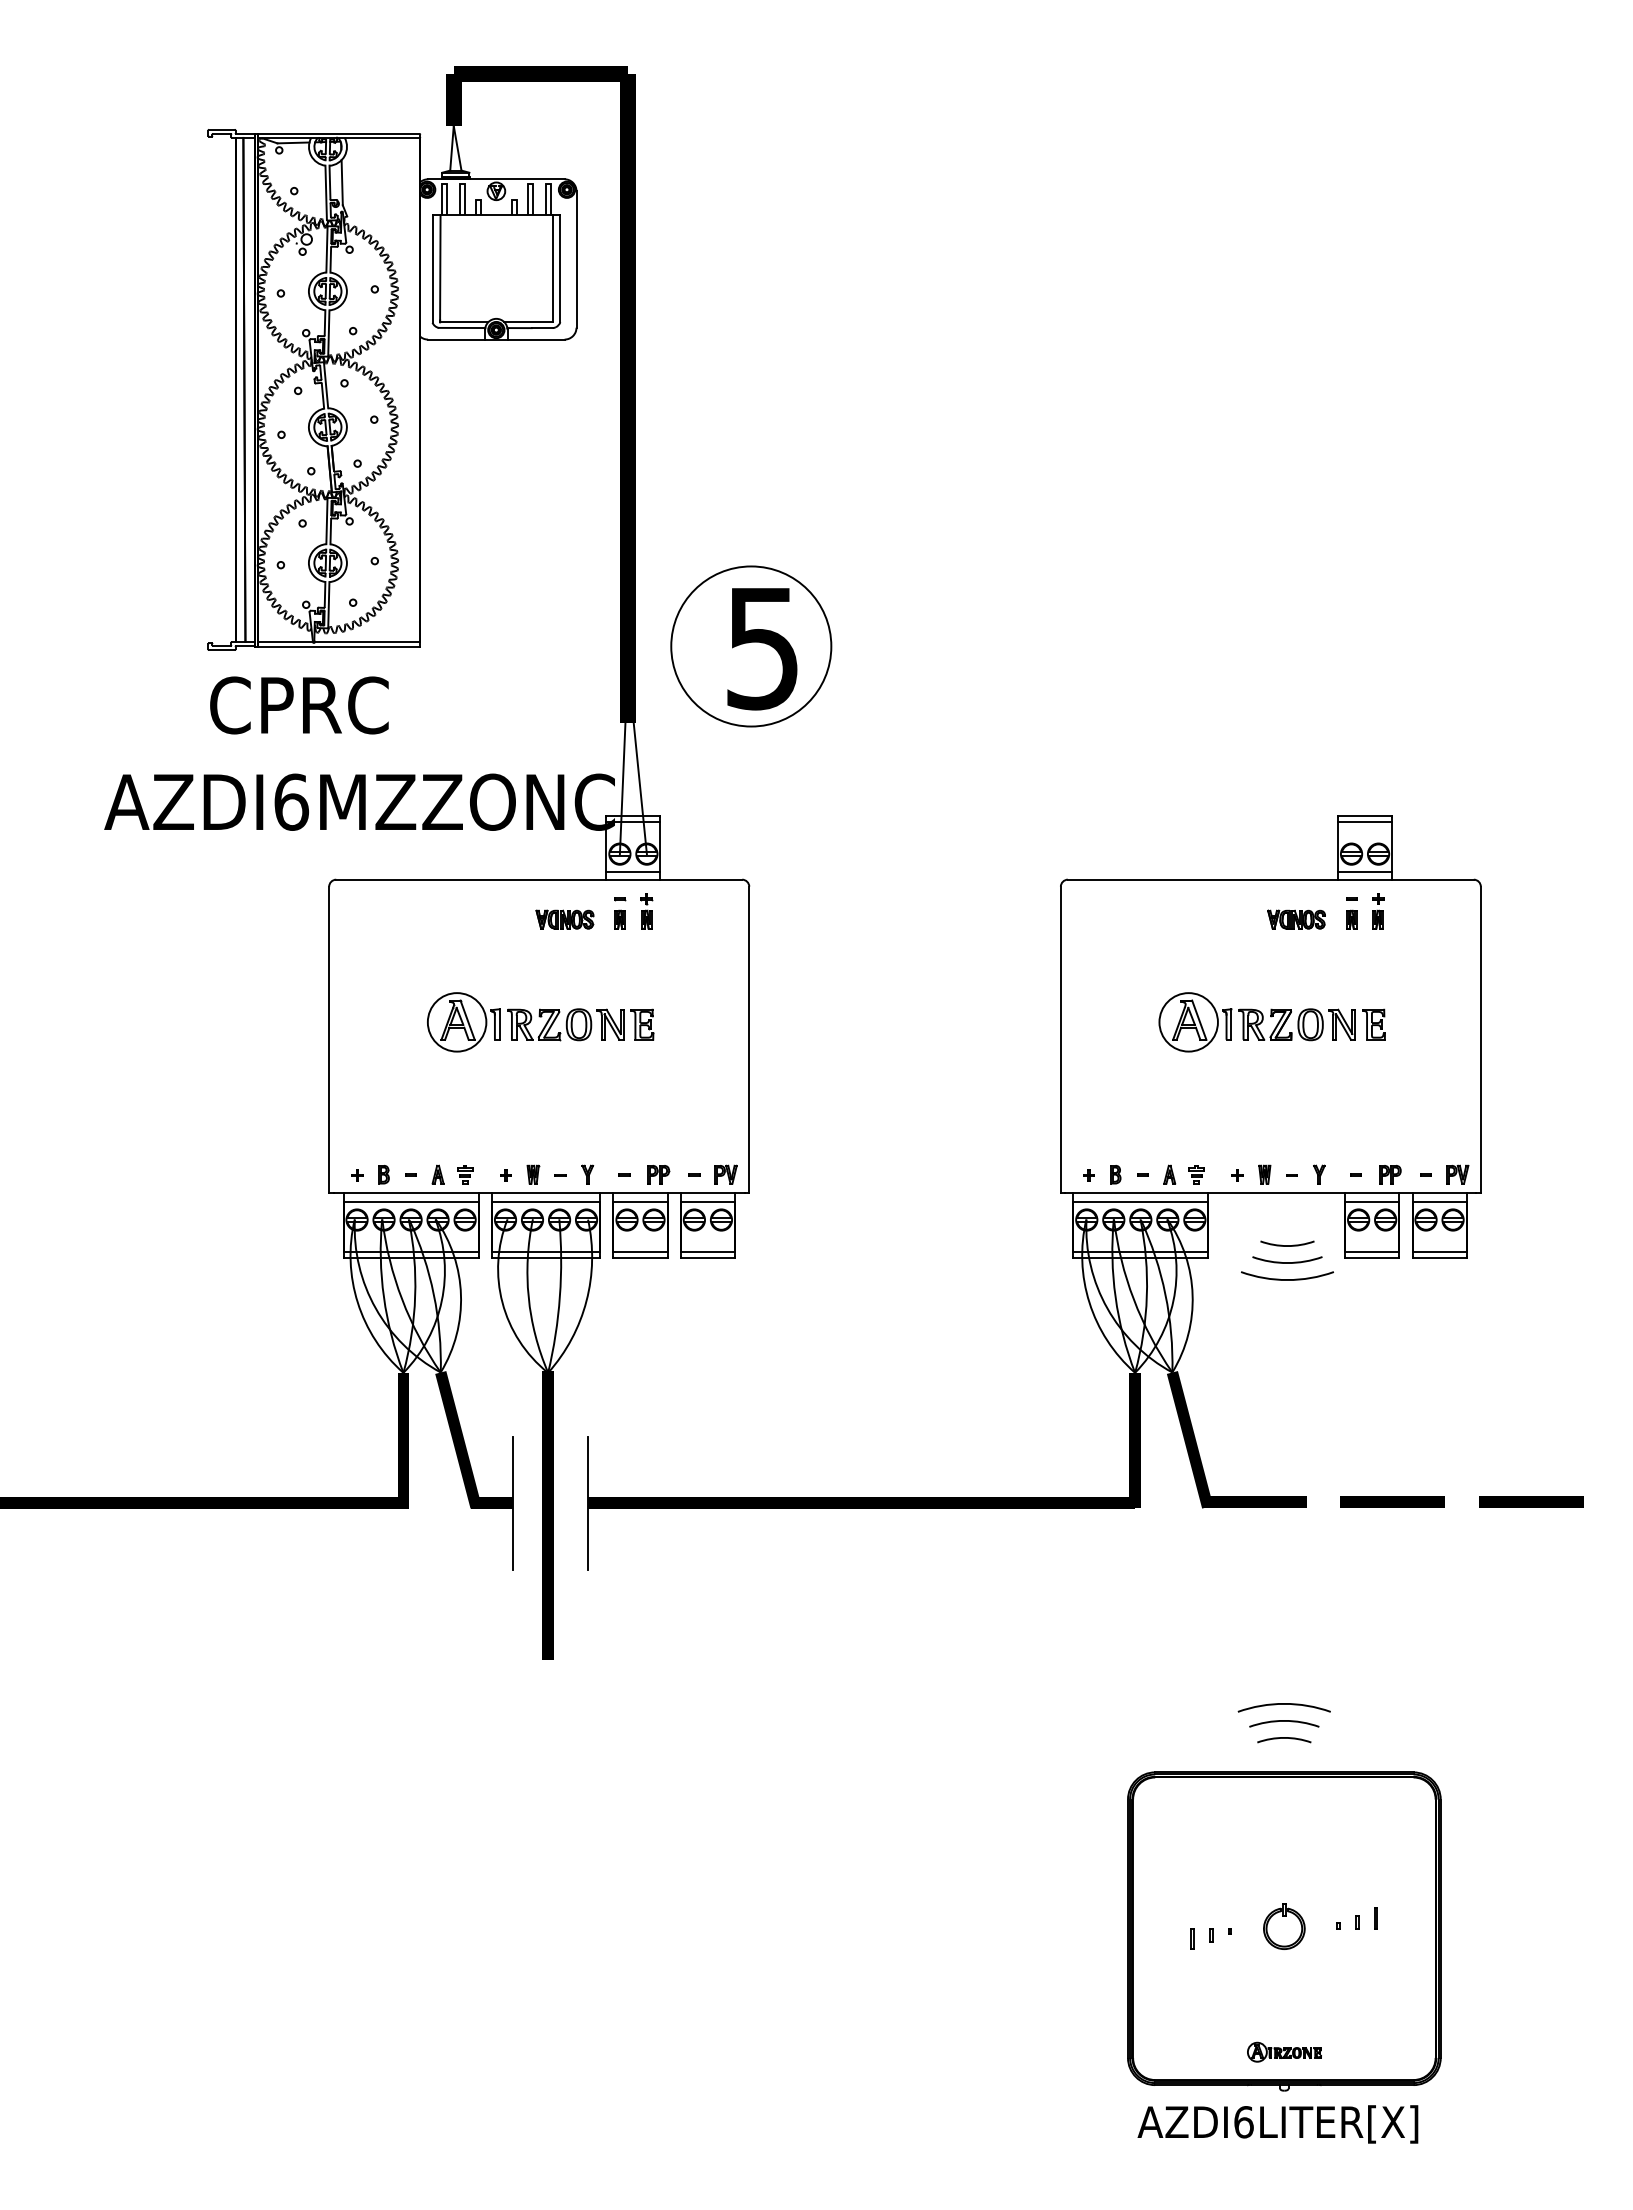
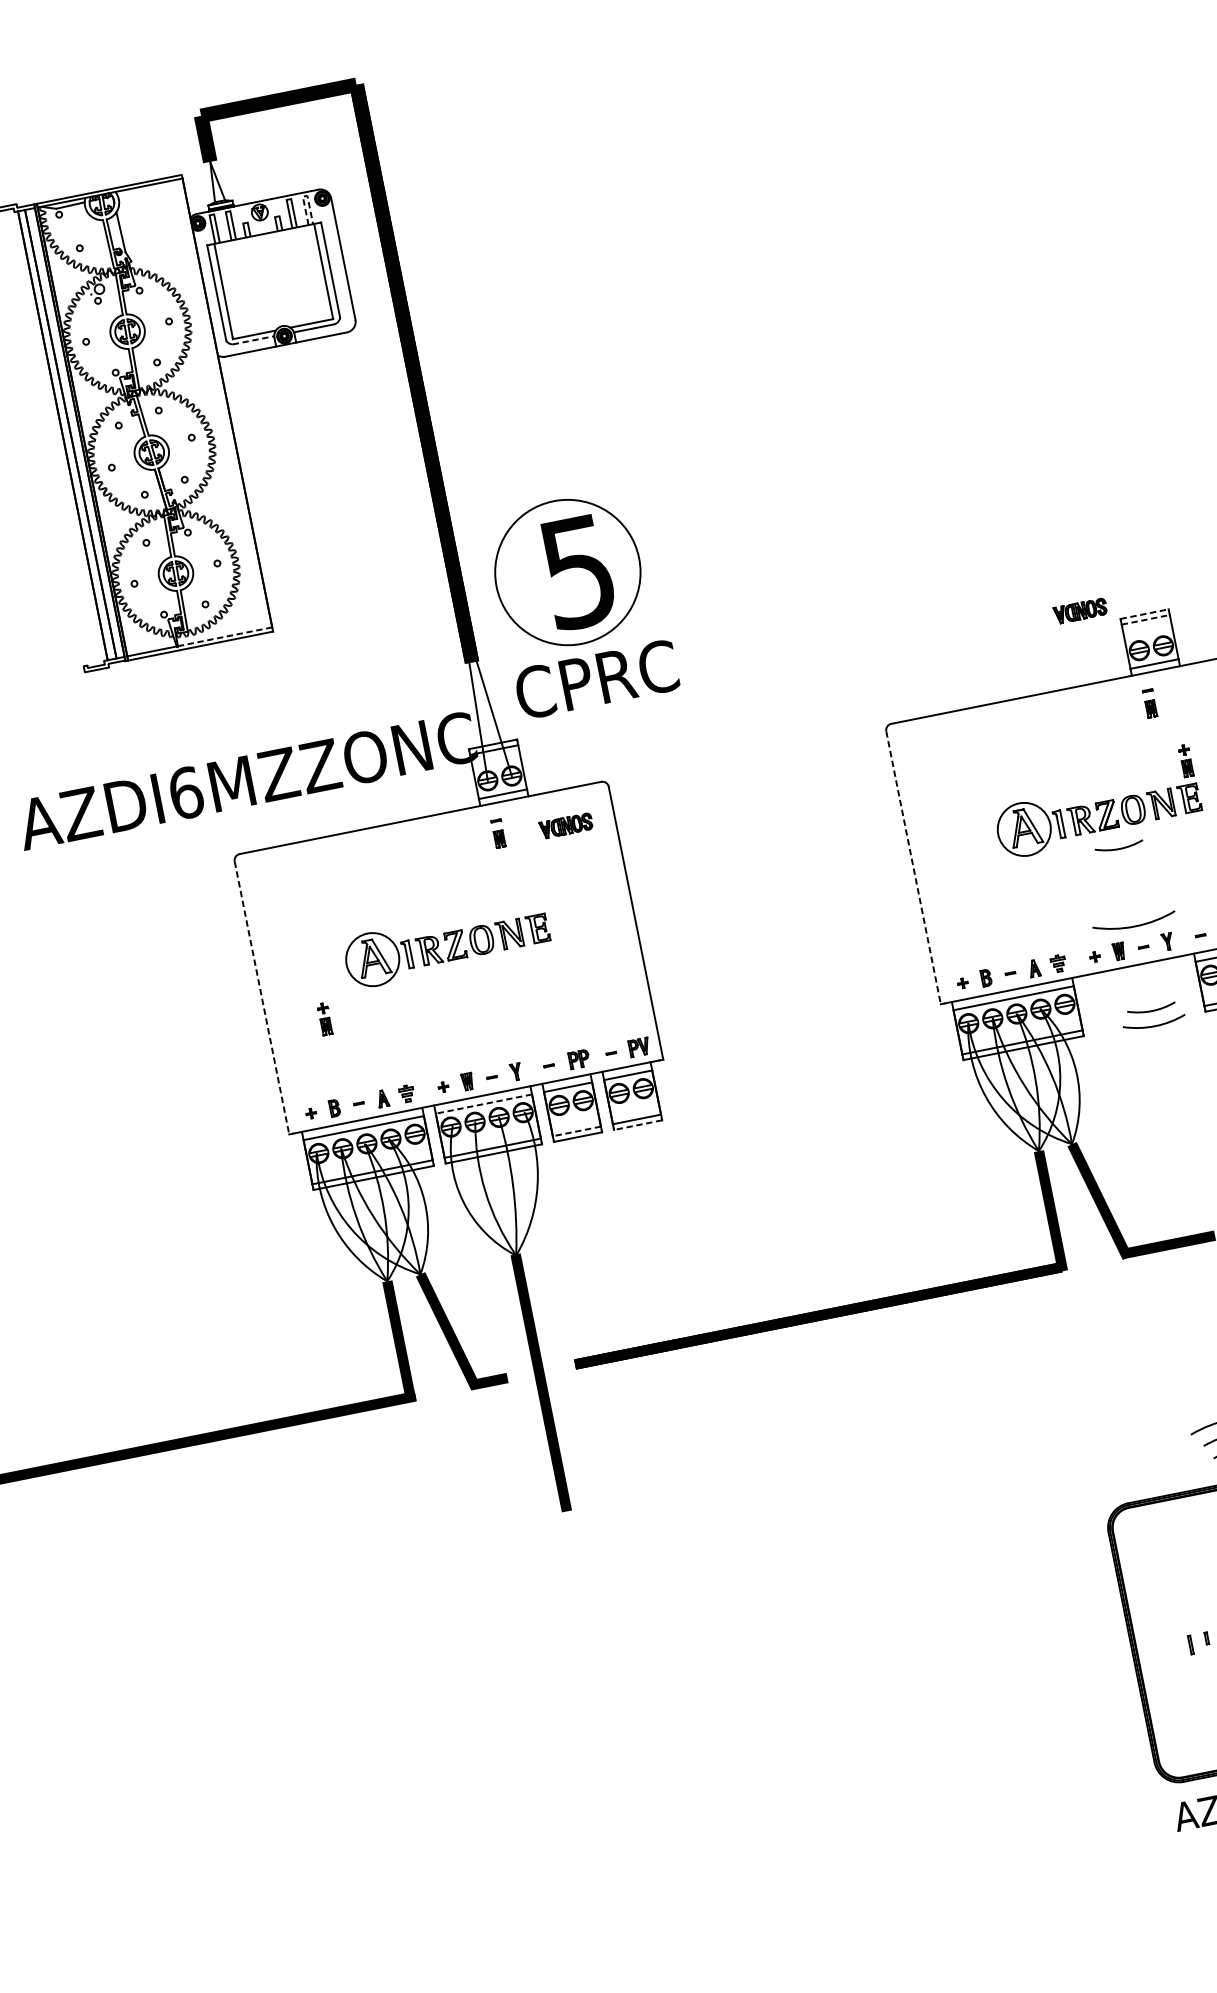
line: (548, 183) -> (304, 196), solid -> dashed
line: (462, 327) -> (253, 339), solid -> dashed
line: (367, 641) -> (225, 636), solid -> dashed
text: (299, 705) -> (596, 679), moved
line: (1365, 815) -> (1144, 613), solid -> dashed
line: (1365, 822) -> (1146, 619), solid -> dashed
part: (646, 911) -> (324, 1019), moved
part: (1378, 911) -> (1186, 761), moved
part: (564, 919) -> (565, 825), moved
part: (1296, 919) -> (1080, 610), moved
line: (329, 1040) -> (262, 998), solid -> dashed
line: (1060, 1040) -> (913, 868), solid -> dashed
arc: (1287, 1063) -> (1119, 848), added
line: (545, 1202) -> (483, 1104), solid -> dashed
line: (639, 1251) -> (575, 1131), solid -> dashed
line: (707, 1258) -> (637, 1125), solid -> dashed
arc: (1287, 1279) -> (1135, 925), moved
line: (512, 1502) -> (507, 1377), removed
line: (588, 1502) -> (575, 1363), removed

